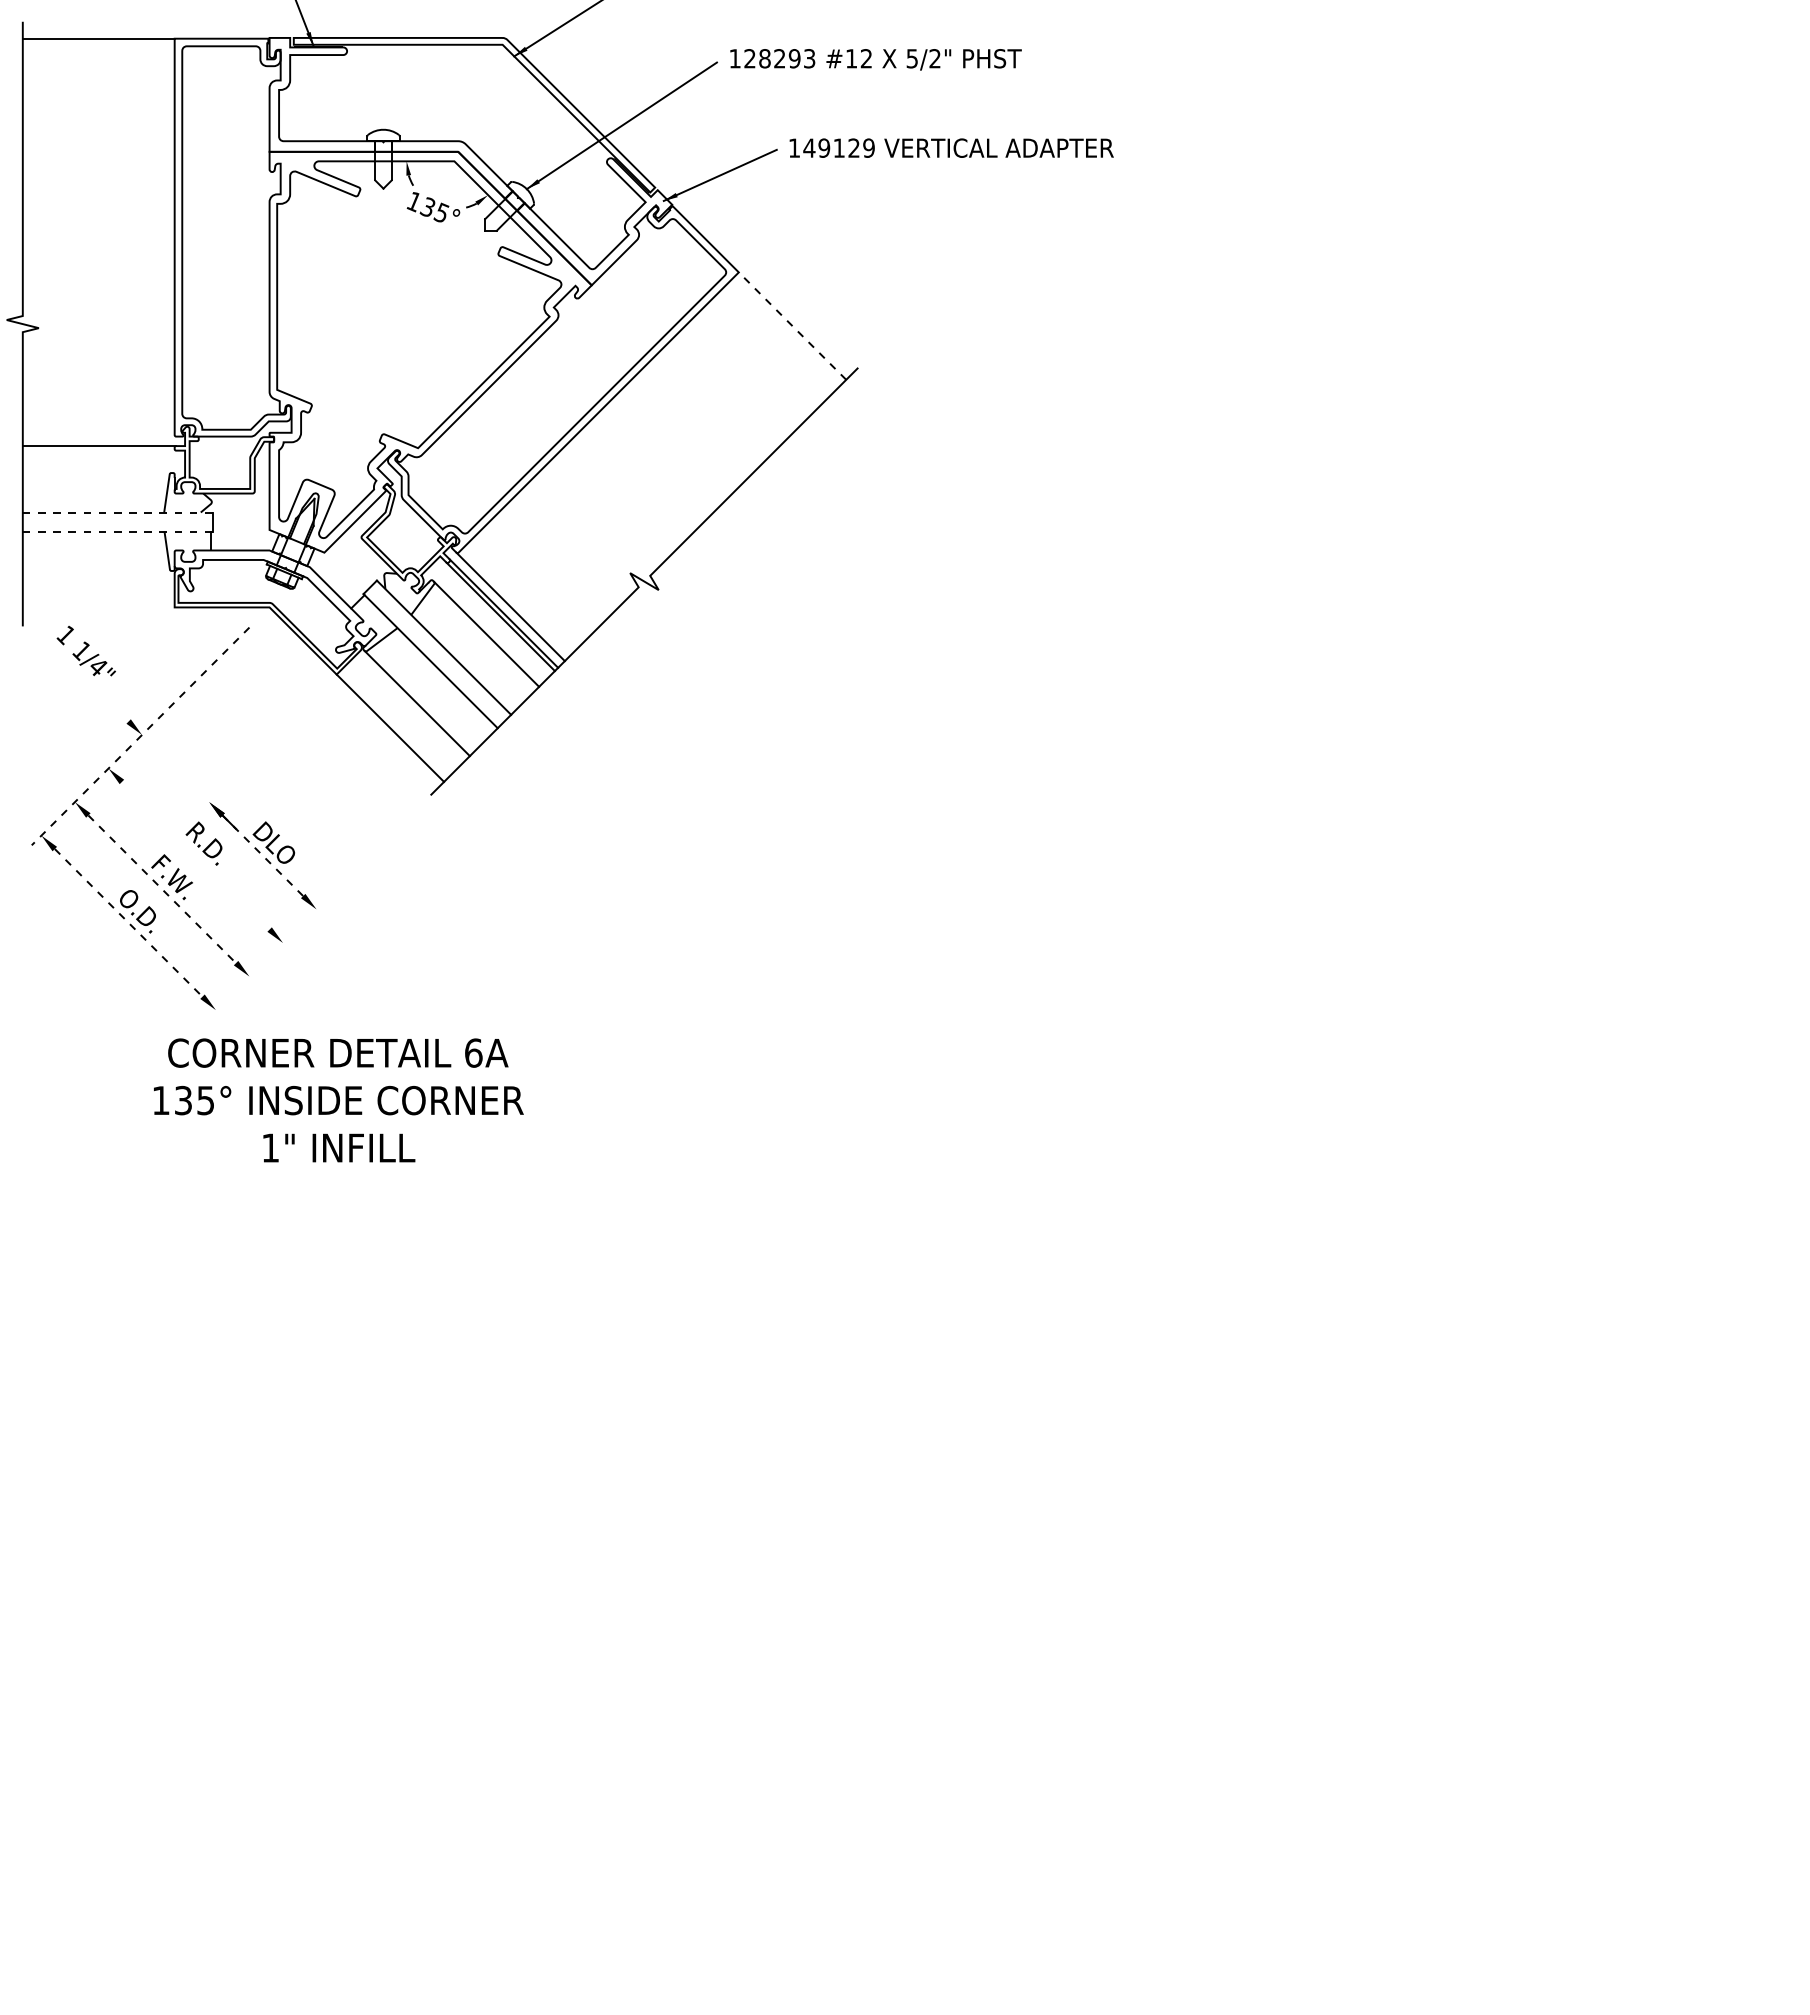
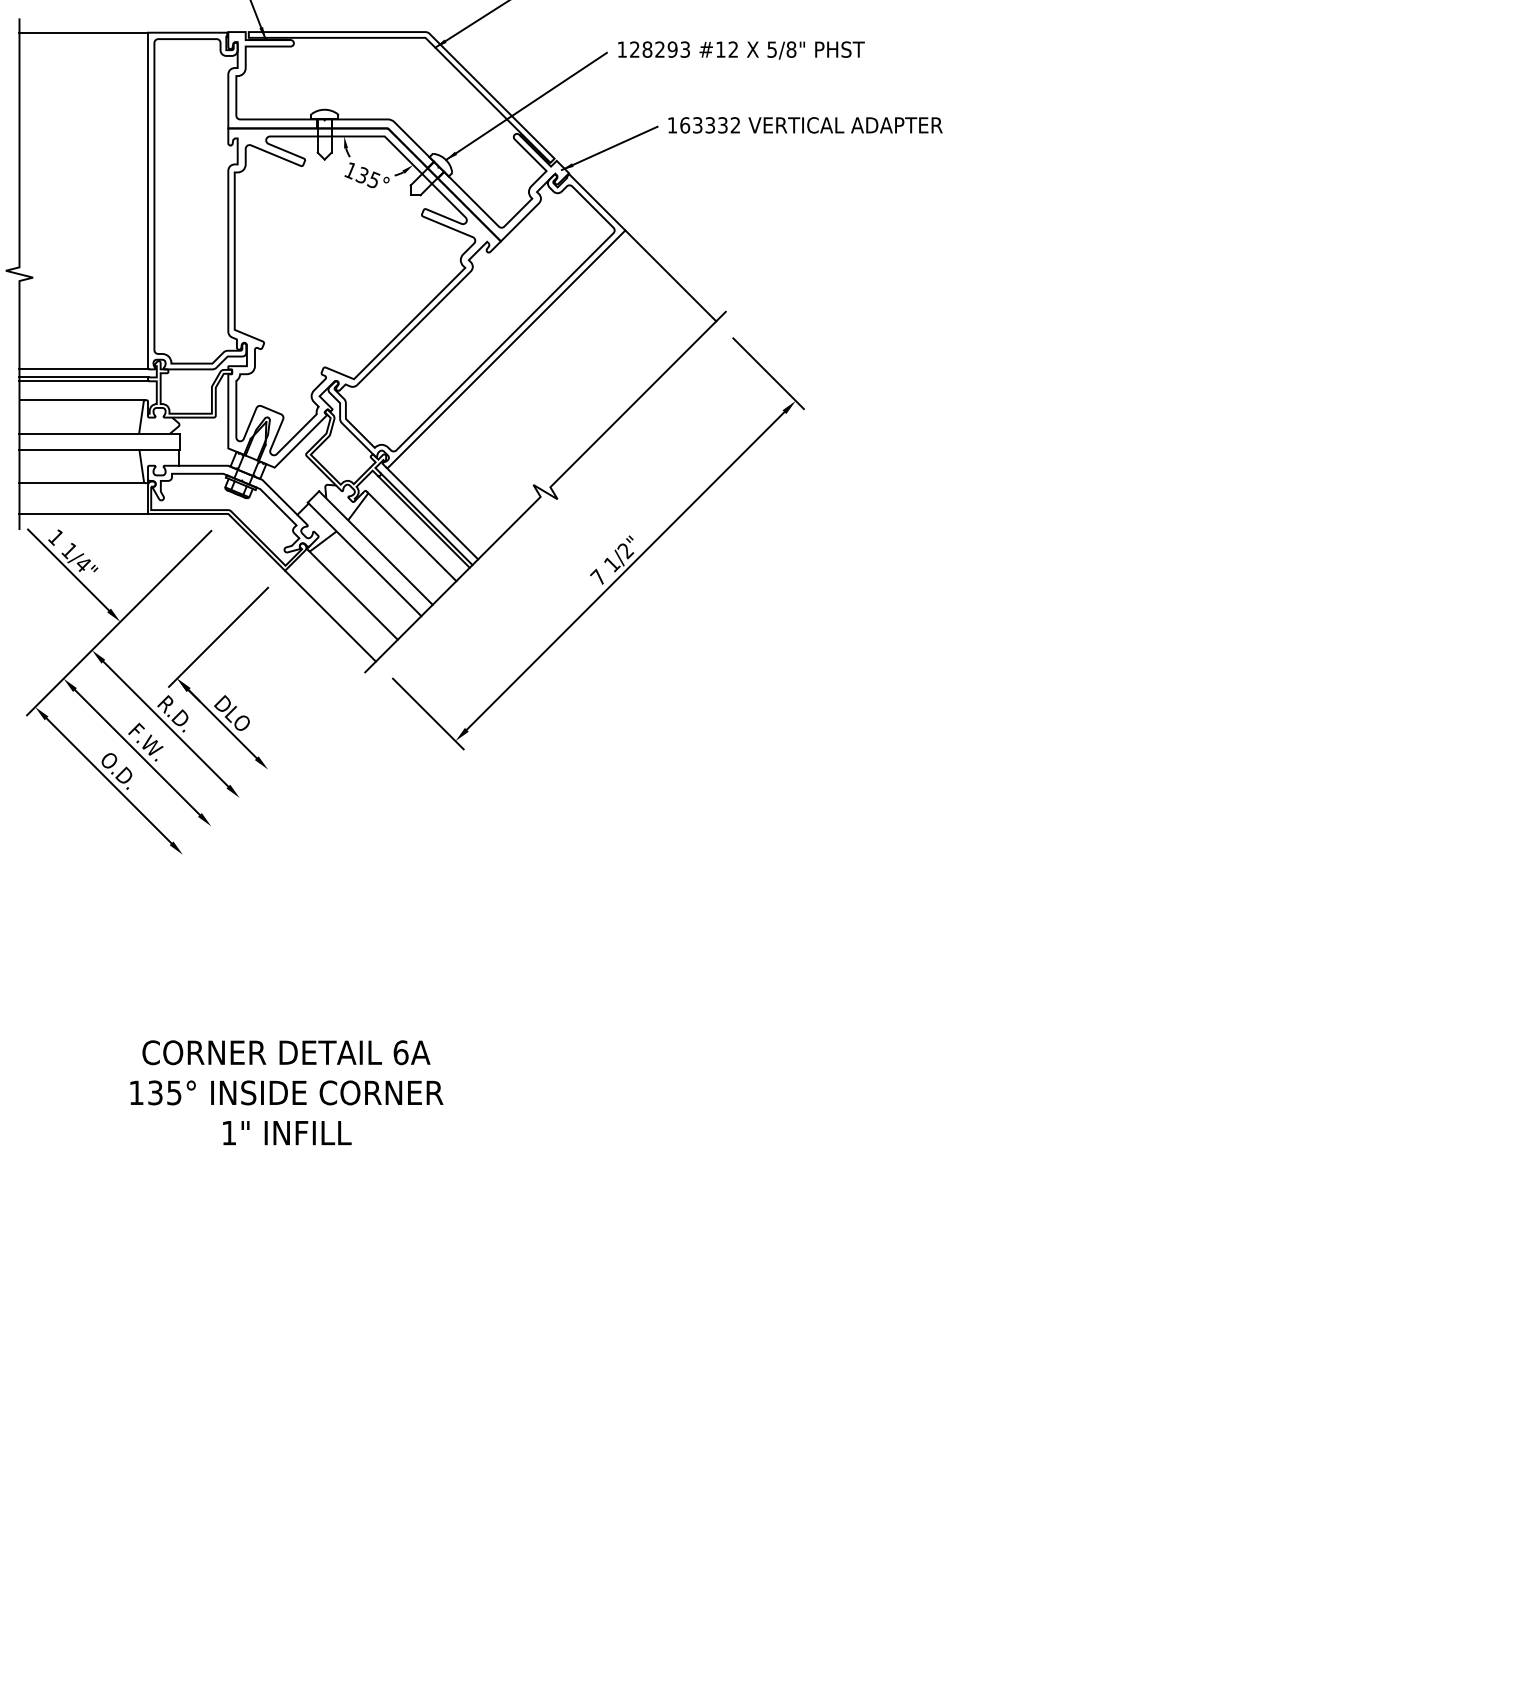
text: (934, 58) -> (790, 49), 5/2" -> 5/8"
text: (838, 147) -> (709, 124), 149129 -> 163332
line: (792, 326) -> (670, 276), dashed -> solid
line: (99, 436) -> (84, 369), added
line: (99, 450) -> (84, 381), added
line: (96, 473) -> (81, 400), added
line: (117, 512) -> (99, 433), dashed -> solid
line: (117, 531) -> (99, 449), dashed -> solid
line: (96, 570) -> (81, 482), added
line: (98, 607) -> (83, 514), added
part: (716, 659) -> (606, 558), added
line: (80, 673) -> (68, 569), added
line: (140, 736) -> (119, 623), dashed -> solid
line: (257, 752) -> (218, 636), added
line: (195, 855) -> (165, 723), added
line: (262, 855) -> (222, 723), dashed -> solid
line: (162, 889) -> (137, 752), dashed -> solid
line: (129, 923) -> (109, 781), dashed -> solid
text: (338, 1100) -> (286, 1092), moved

